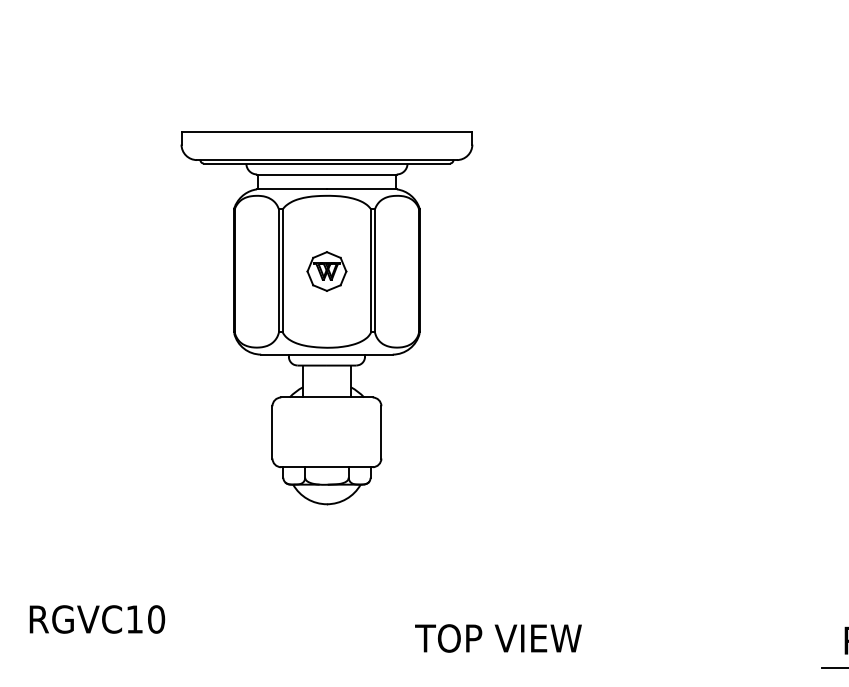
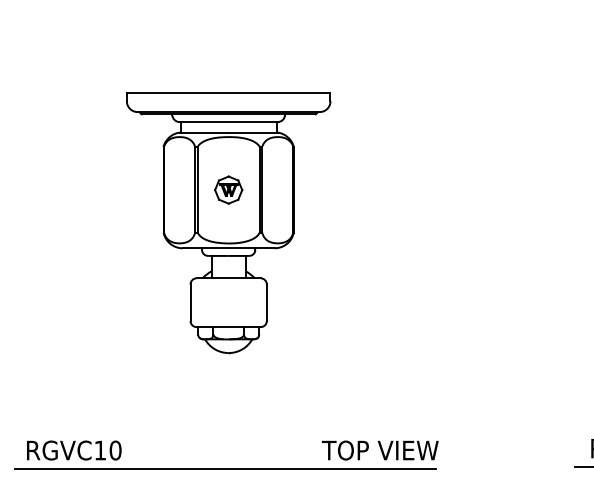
text: (97, 619) -> (74, 450), moved
text: (498, 638) -> (380, 450), moved
line: (322, 670) -> (225, 469), added

